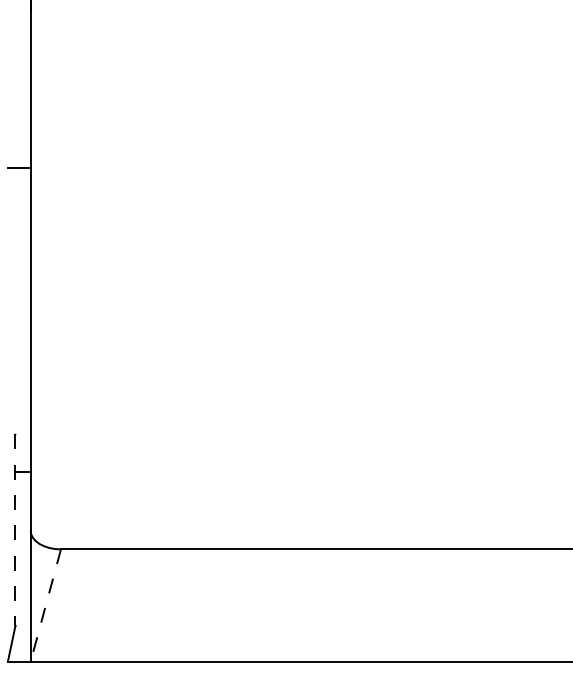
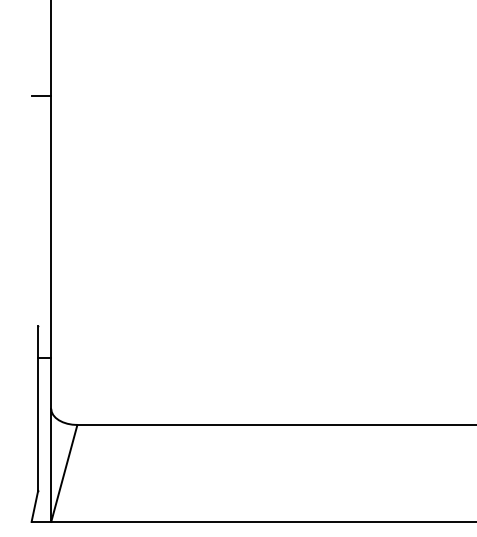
line: (15, 530) -> (38, 408), dashed -> solid
line: (45, 606) -> (64, 474), dashed -> solid

